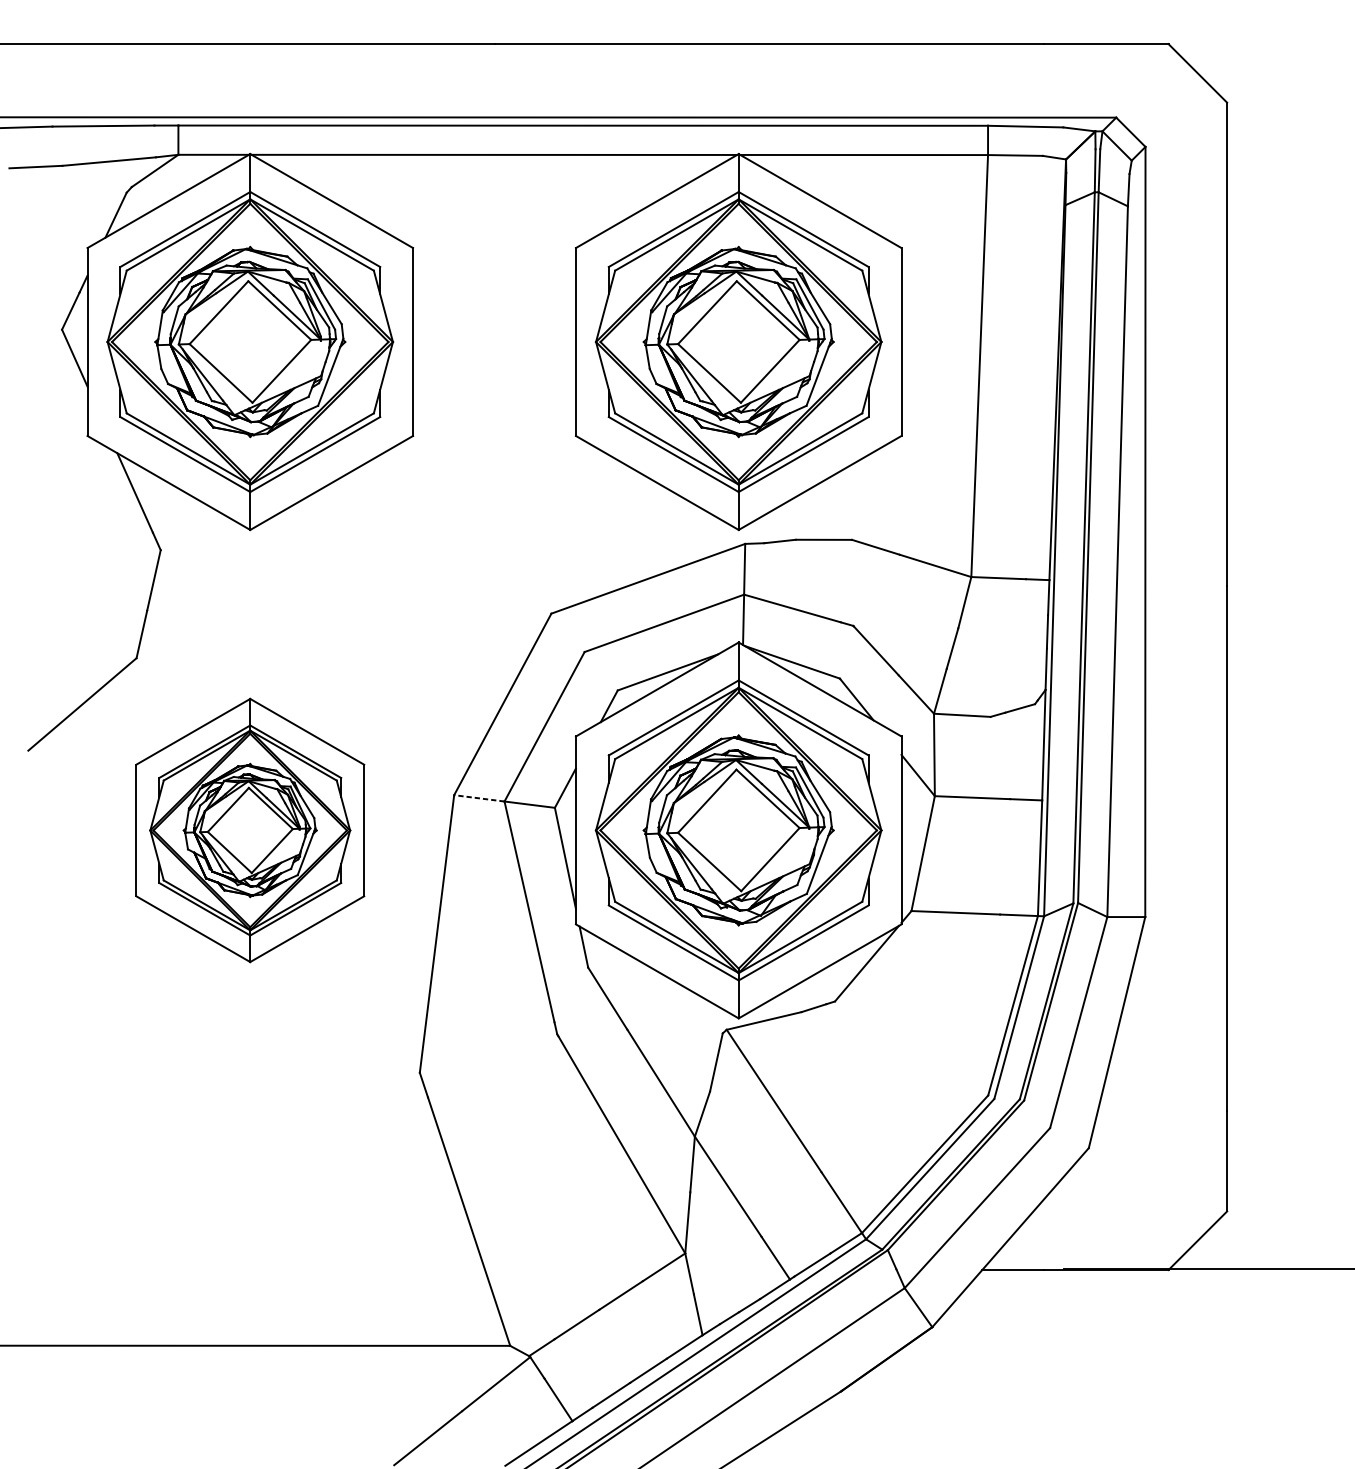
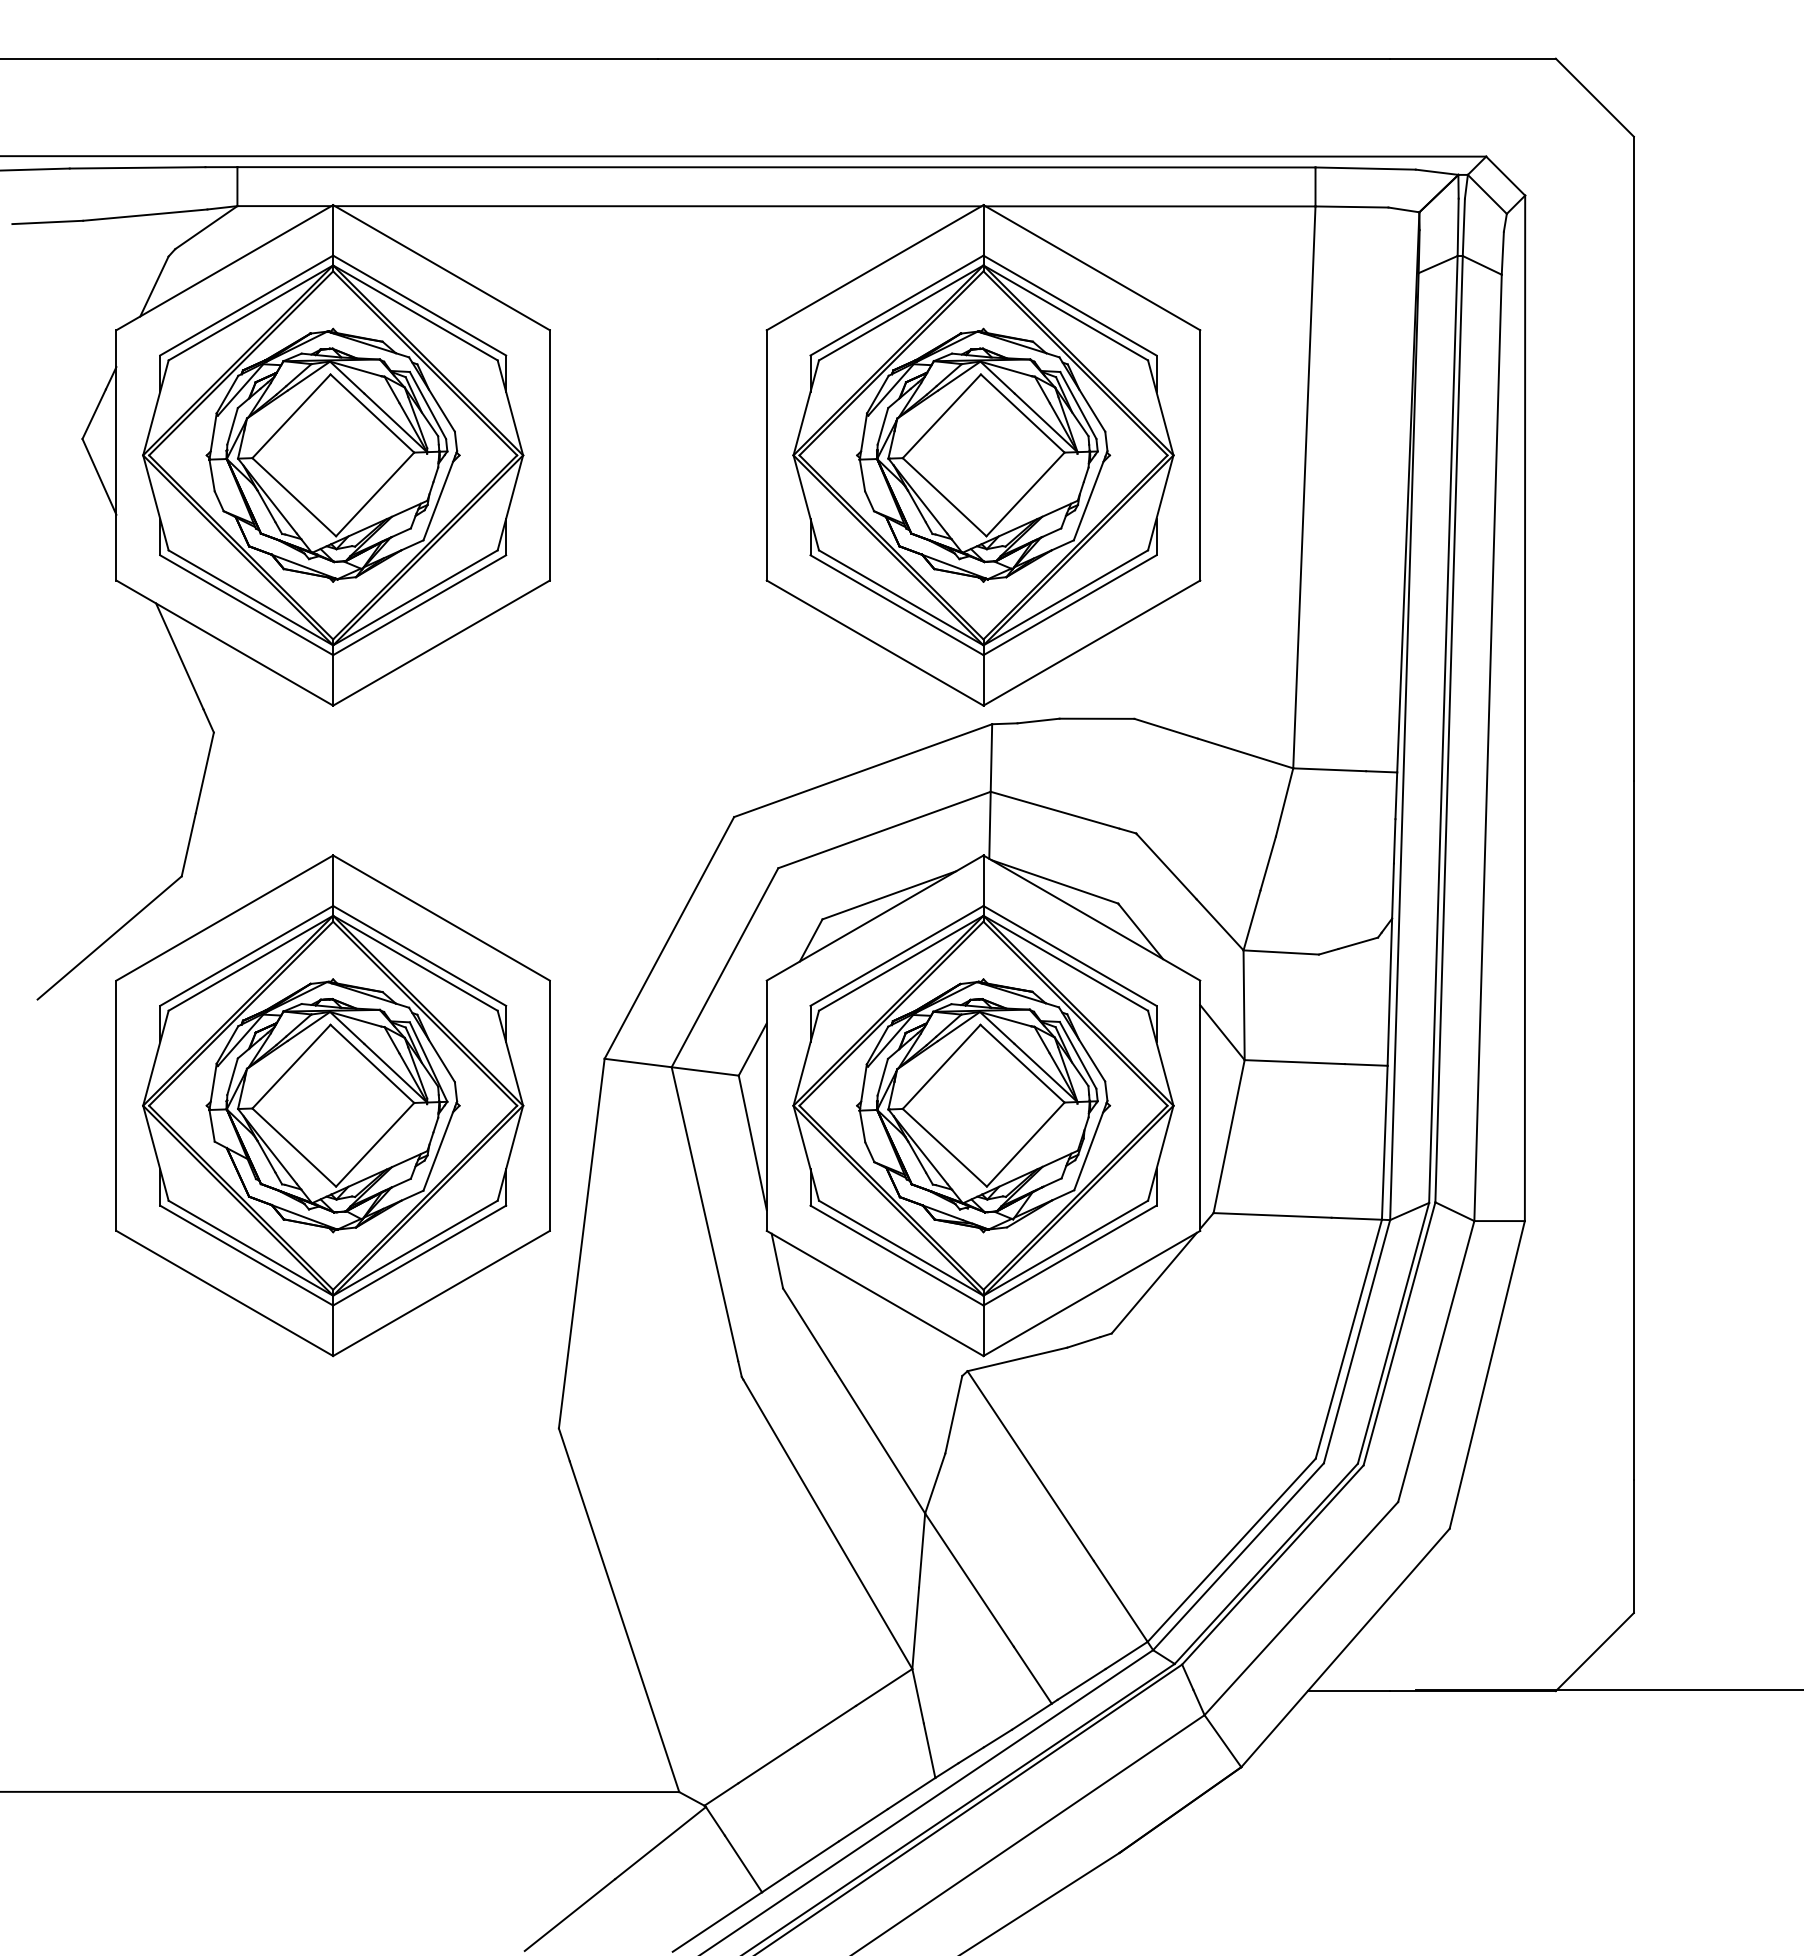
line: (479, 798) -> (638, 1063), dashed -> solid
part: (249, 830) -> (332, 1105), size x1.43

